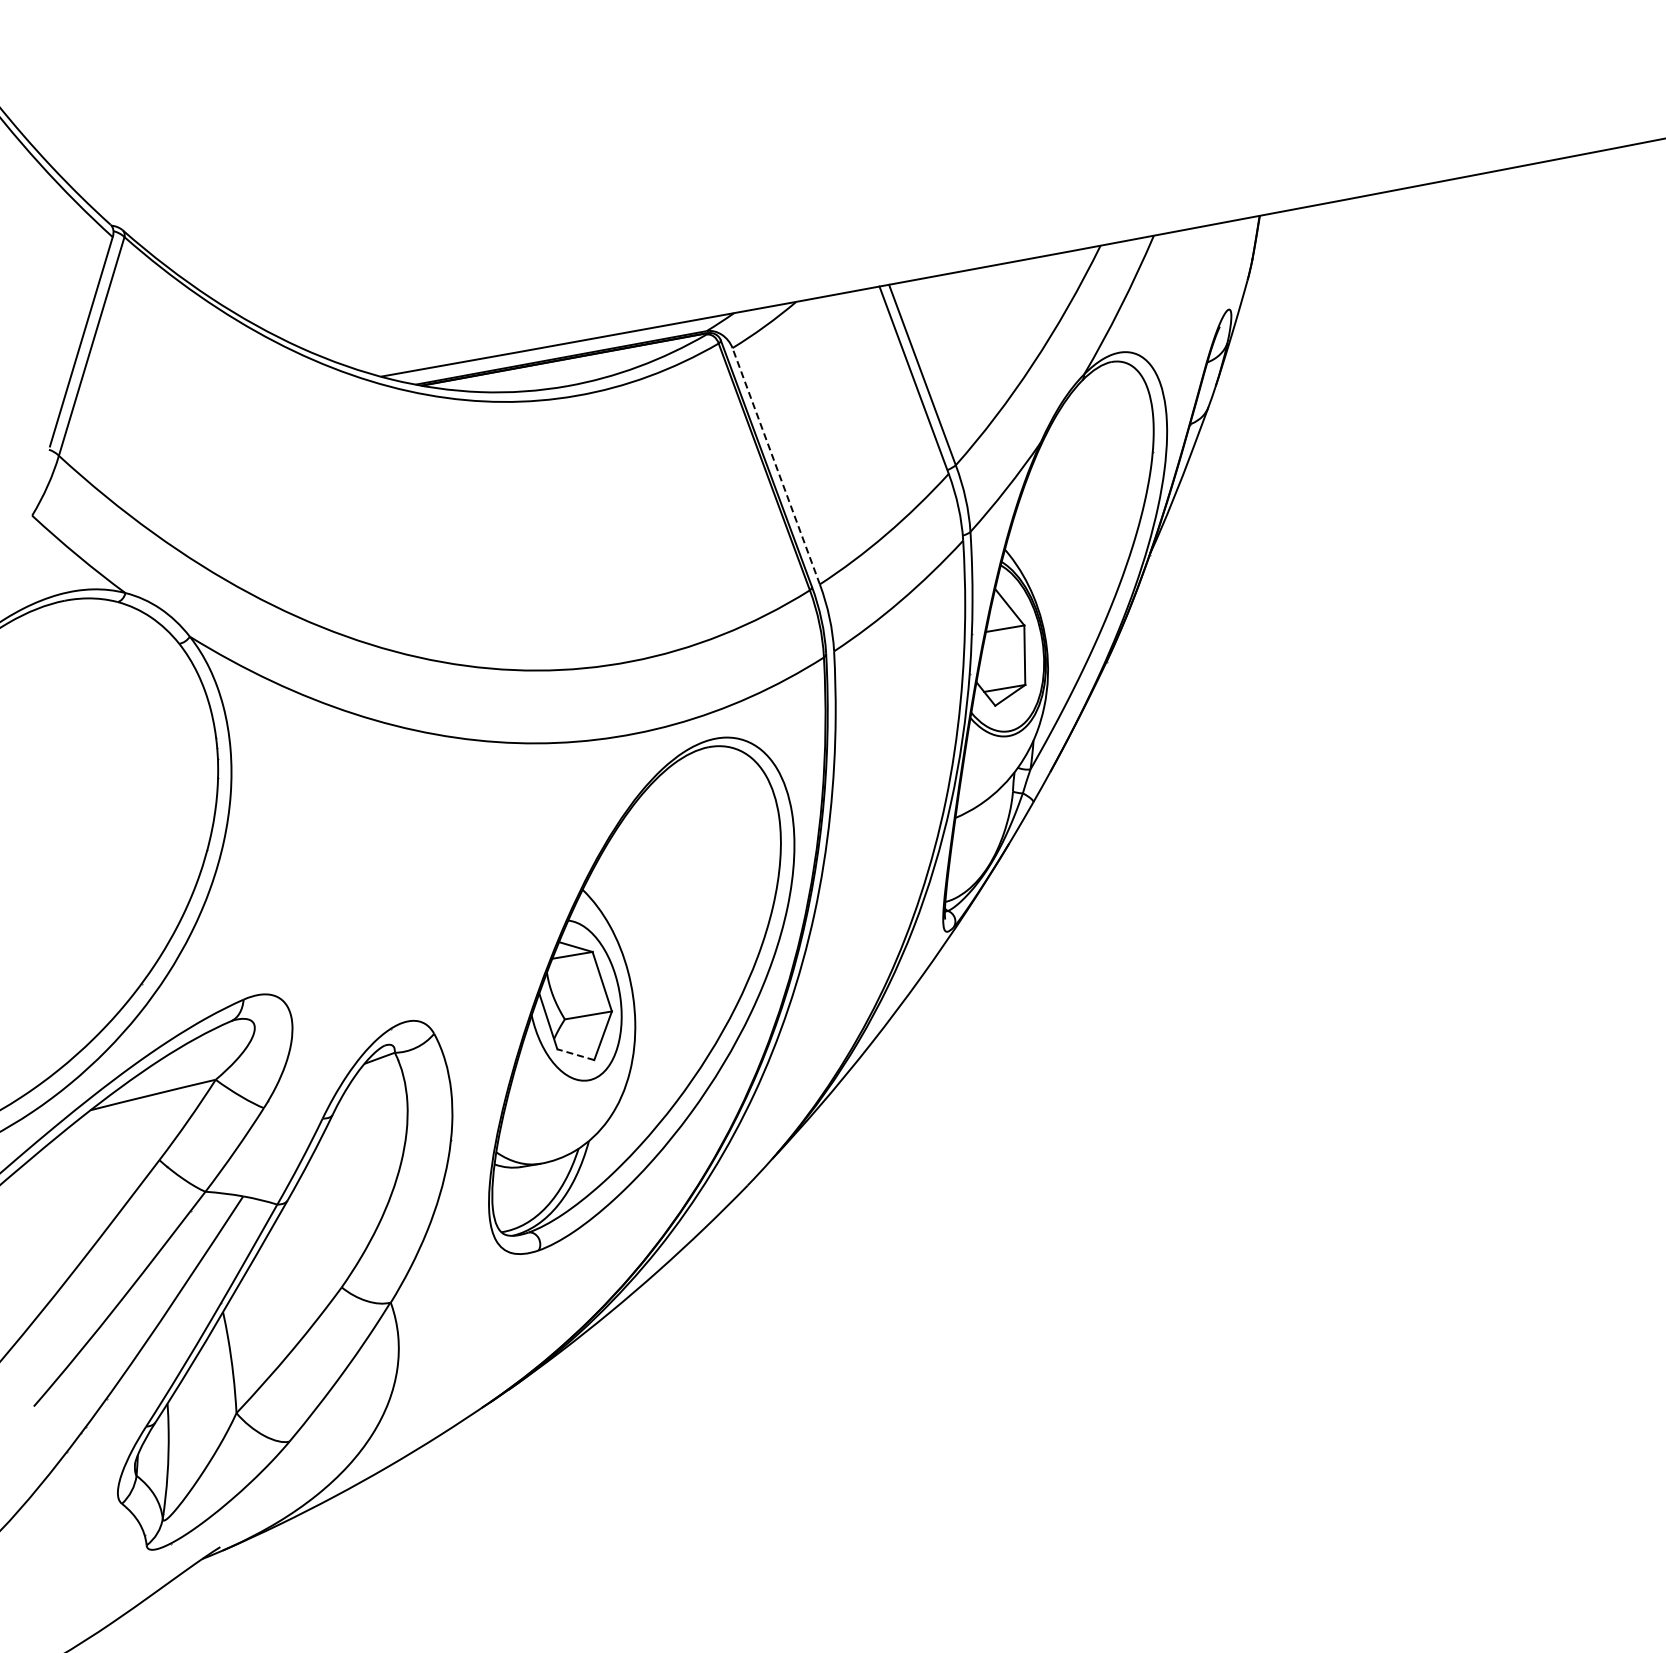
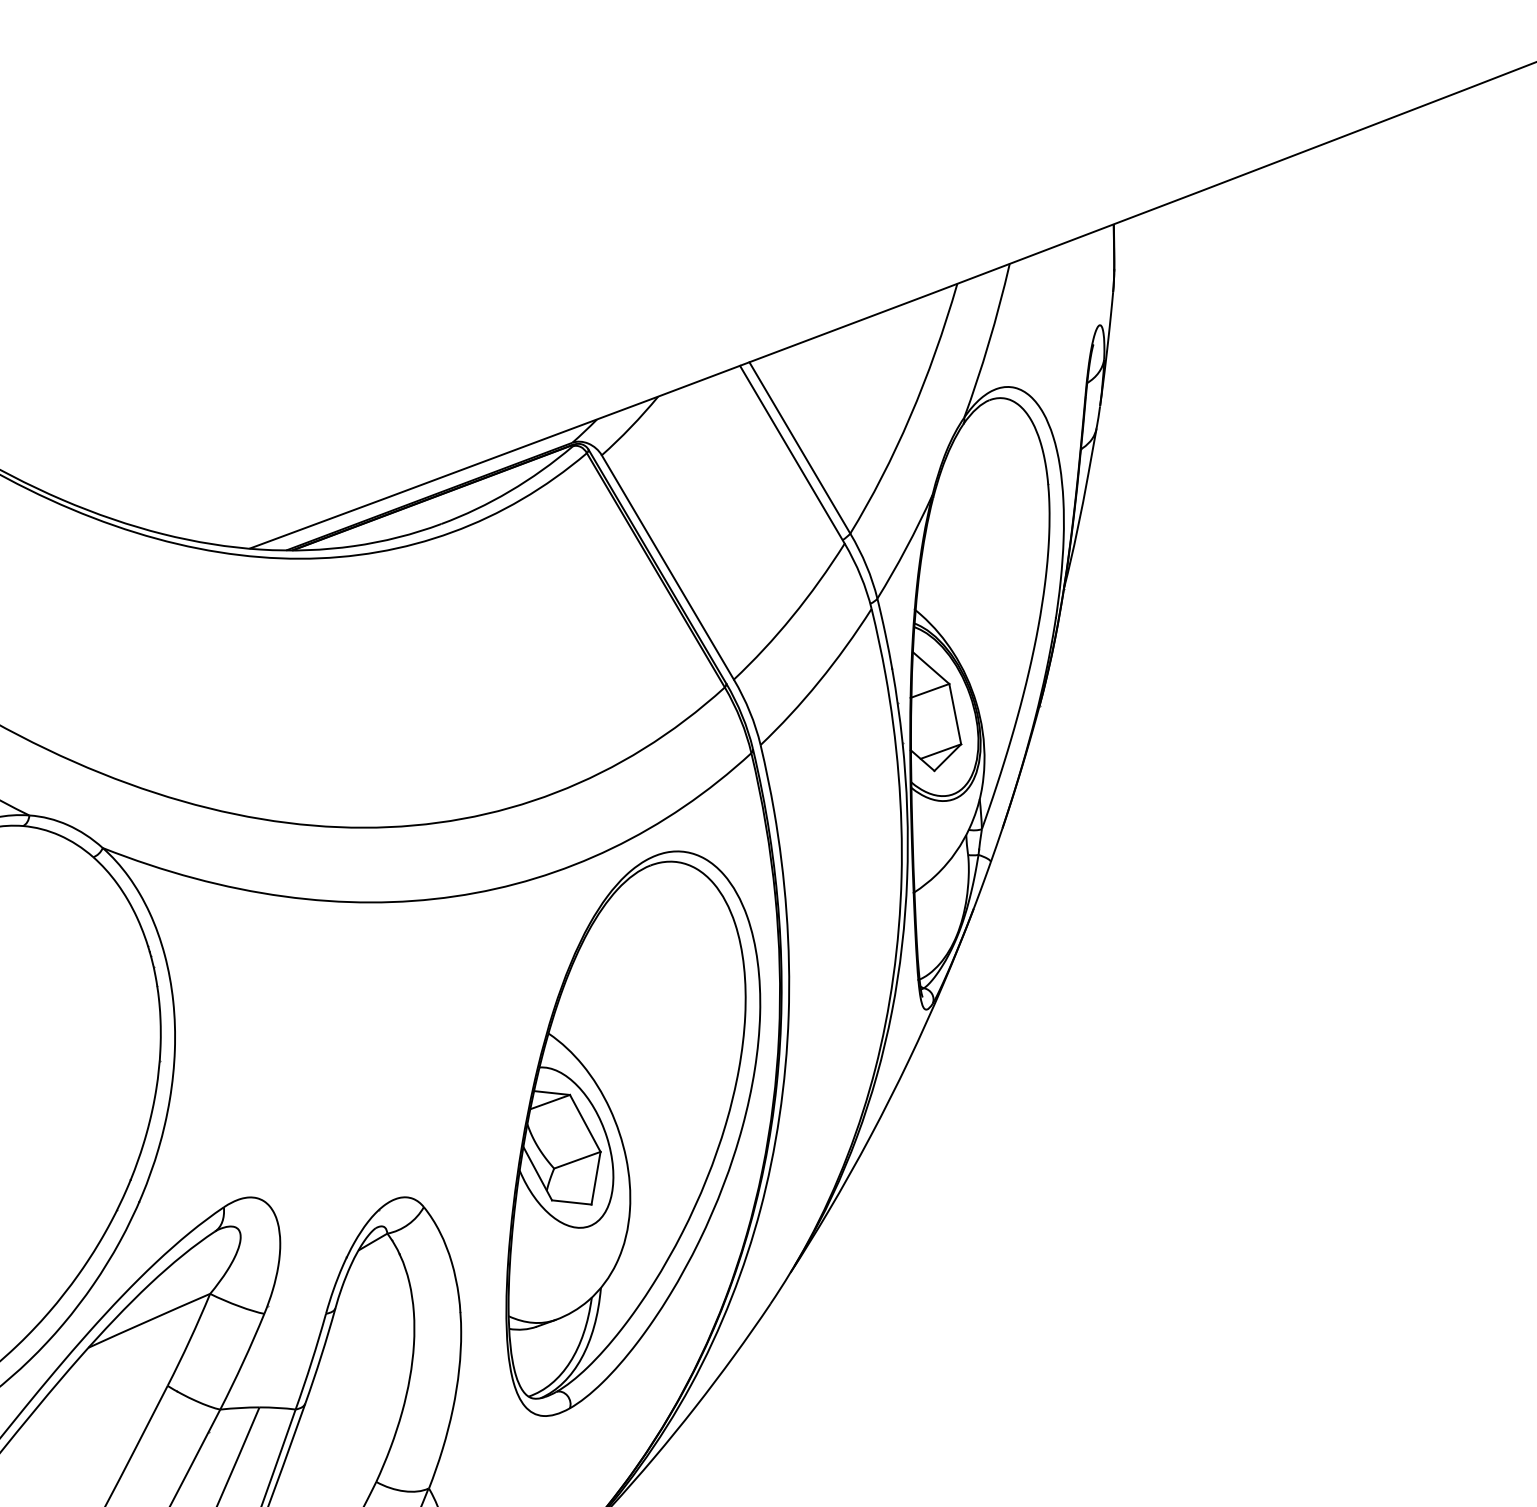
line: (776, 466) -> (668, 567), dashed -> solid
line: (575, 1054) -> (571, 1202), dashed -> solid

